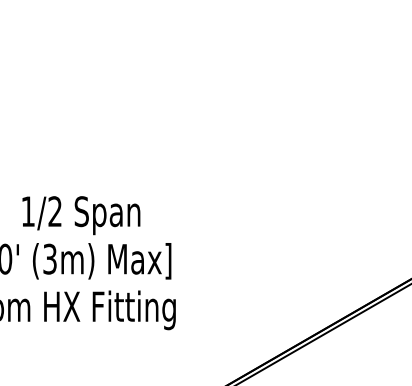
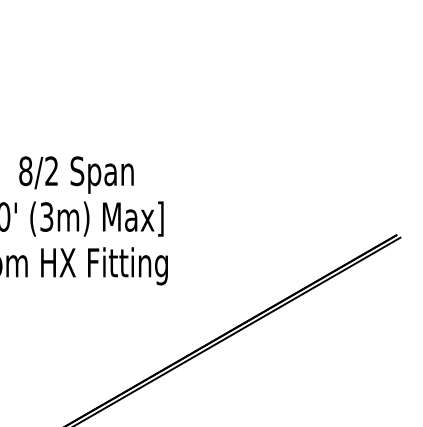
text: (27, 211) -> (25, 171), 1/2 -> 8/2

